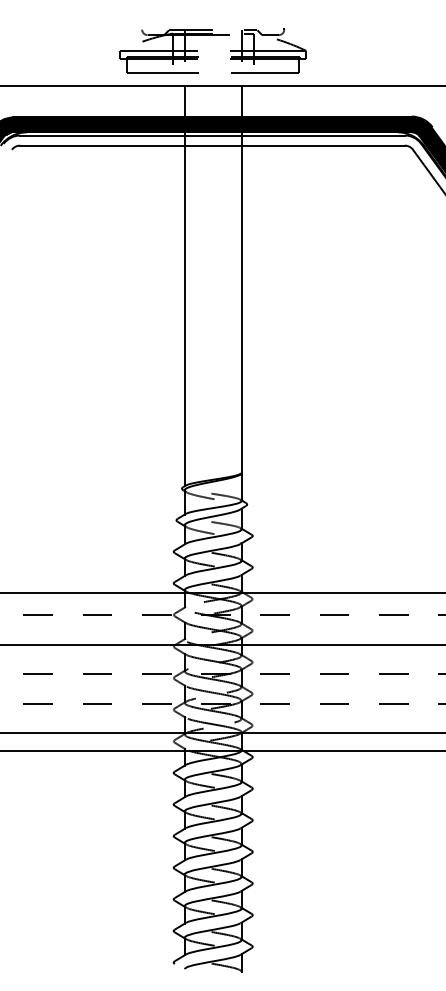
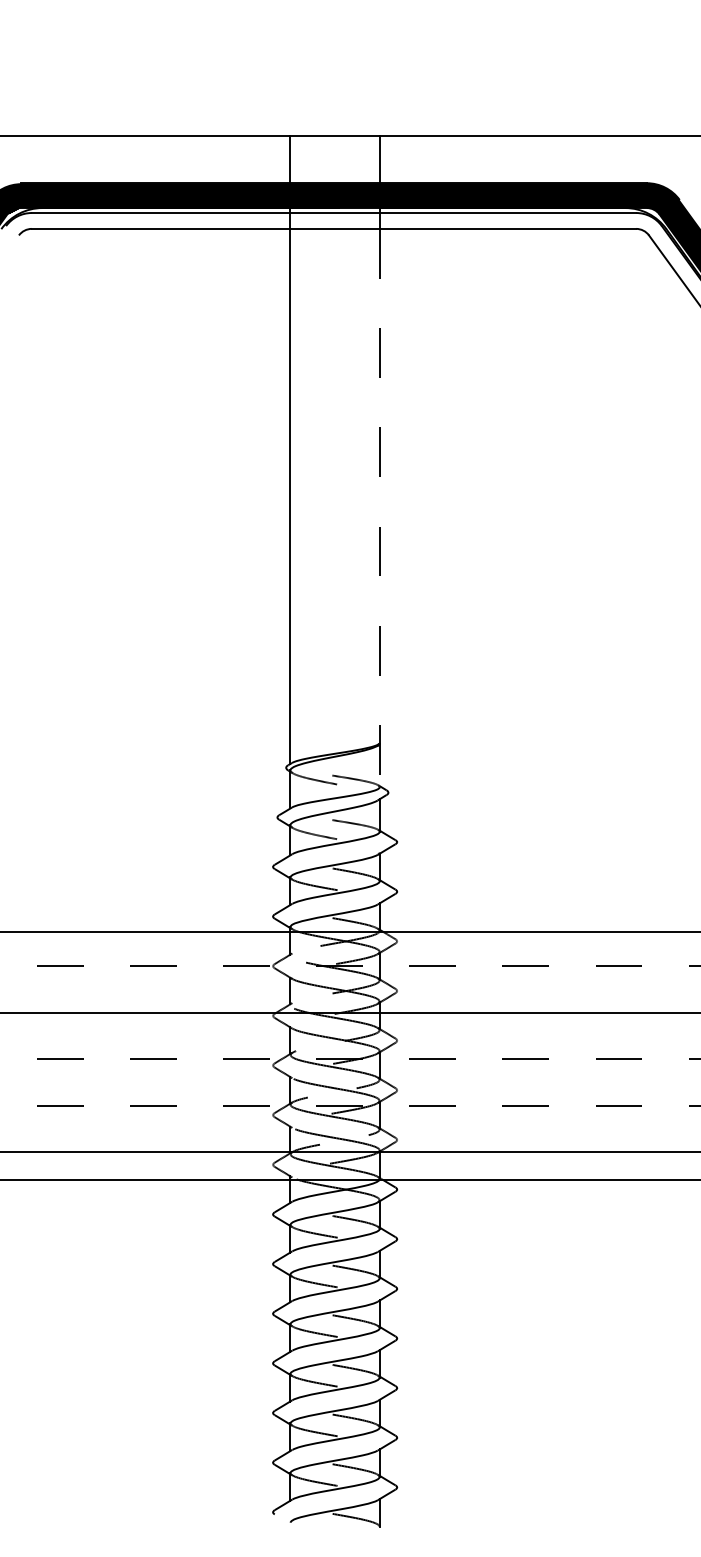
part: (212, 35) -> (334, 55), removed
line: (241, 323) -> (379, 508), solid -> dashed

